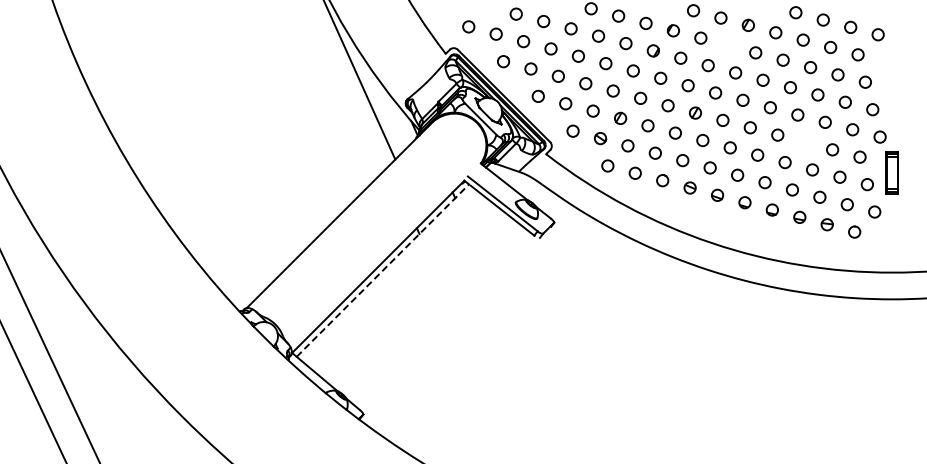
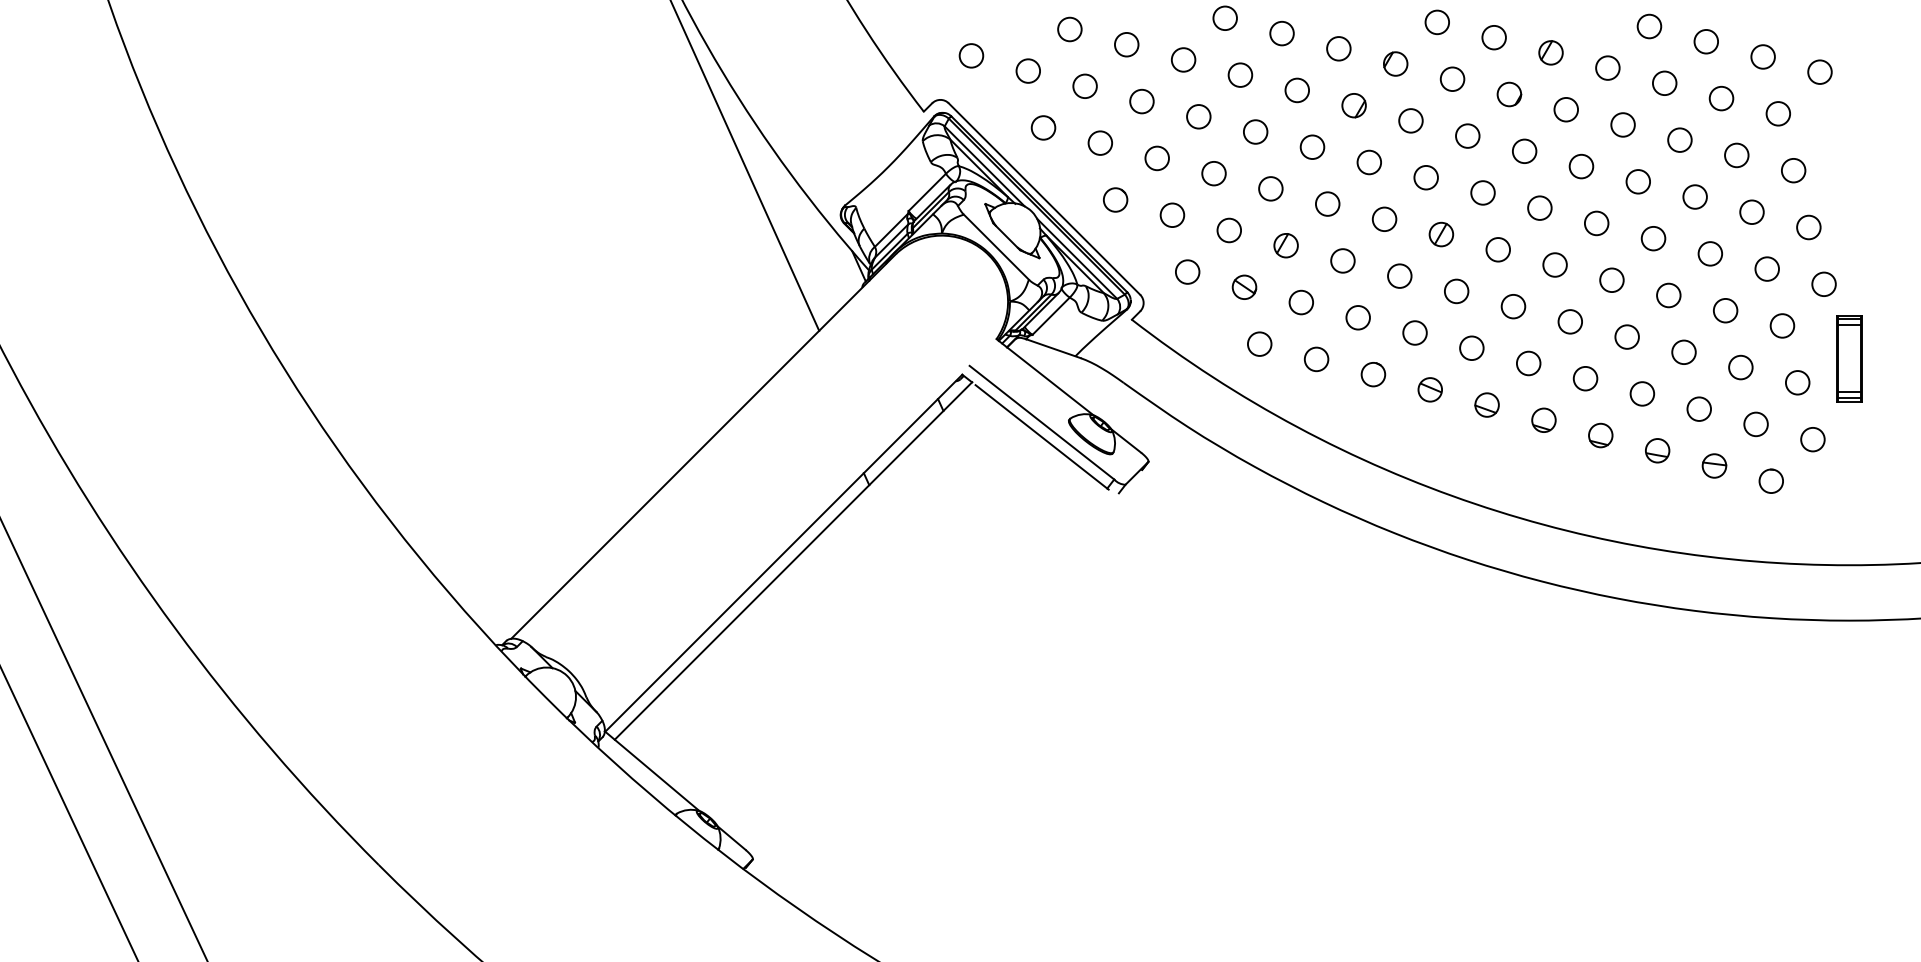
circle: (727, 45) -> (1507, 94), added
circle: (804, 142) -> (1667, 295), added
line: (382, 270) -> (792, 560), dashed -> solid

